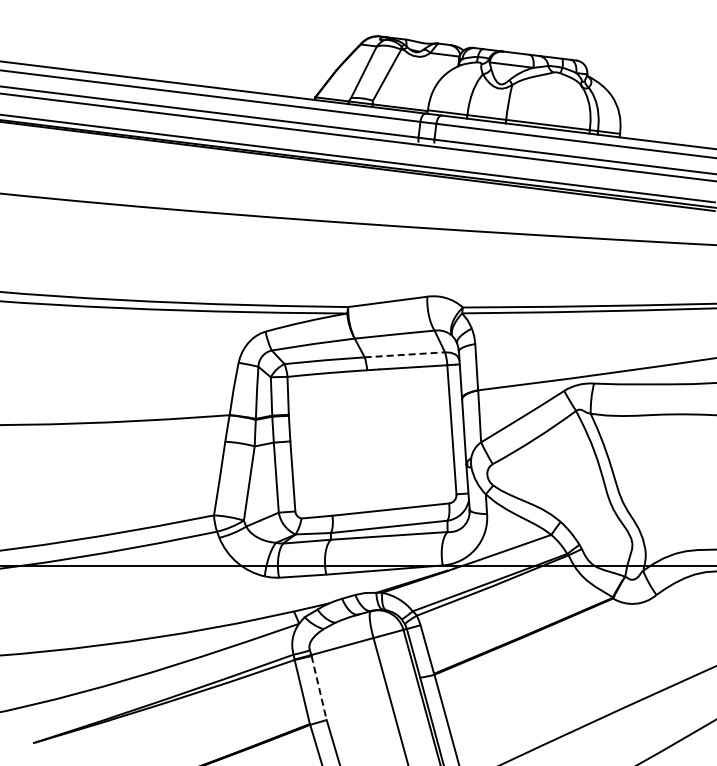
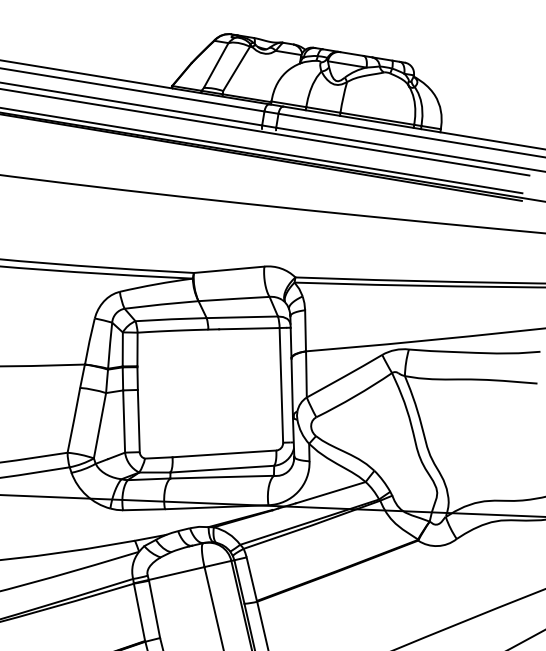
line: (405, 354) -> (242, 317), dashed -> solid
line: (319, 688) -> (154, 609), dashed -> solid

